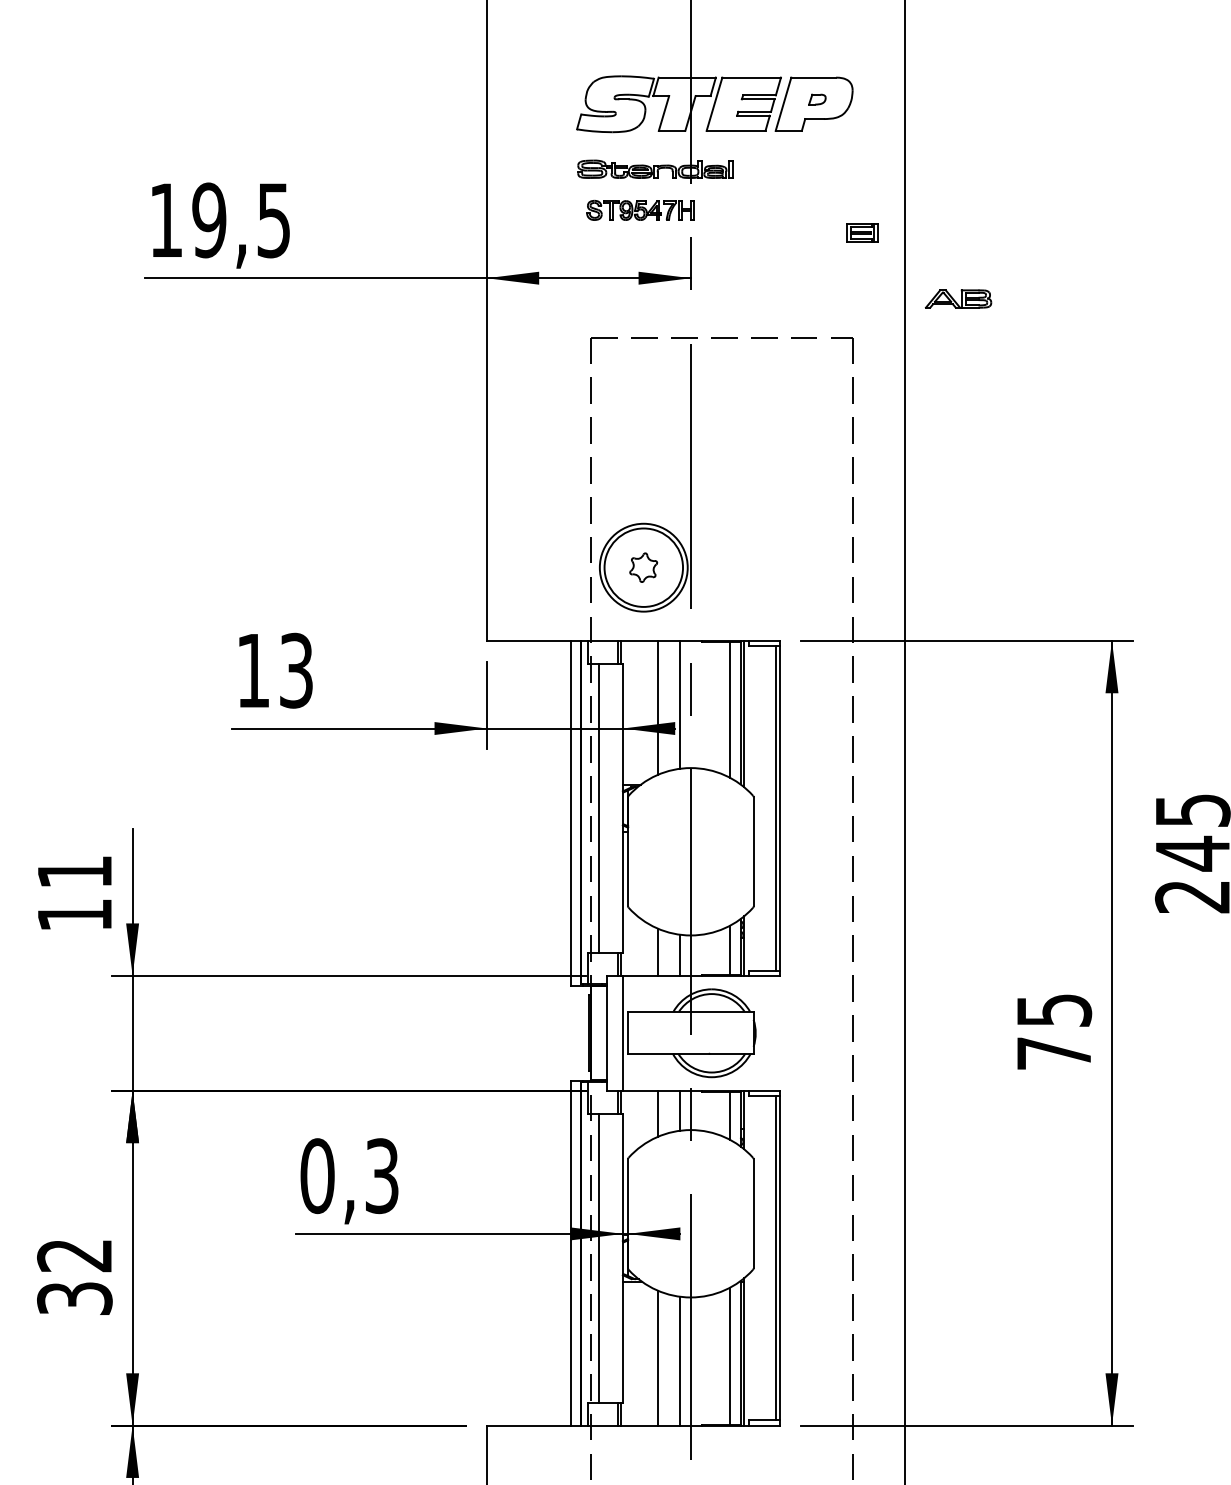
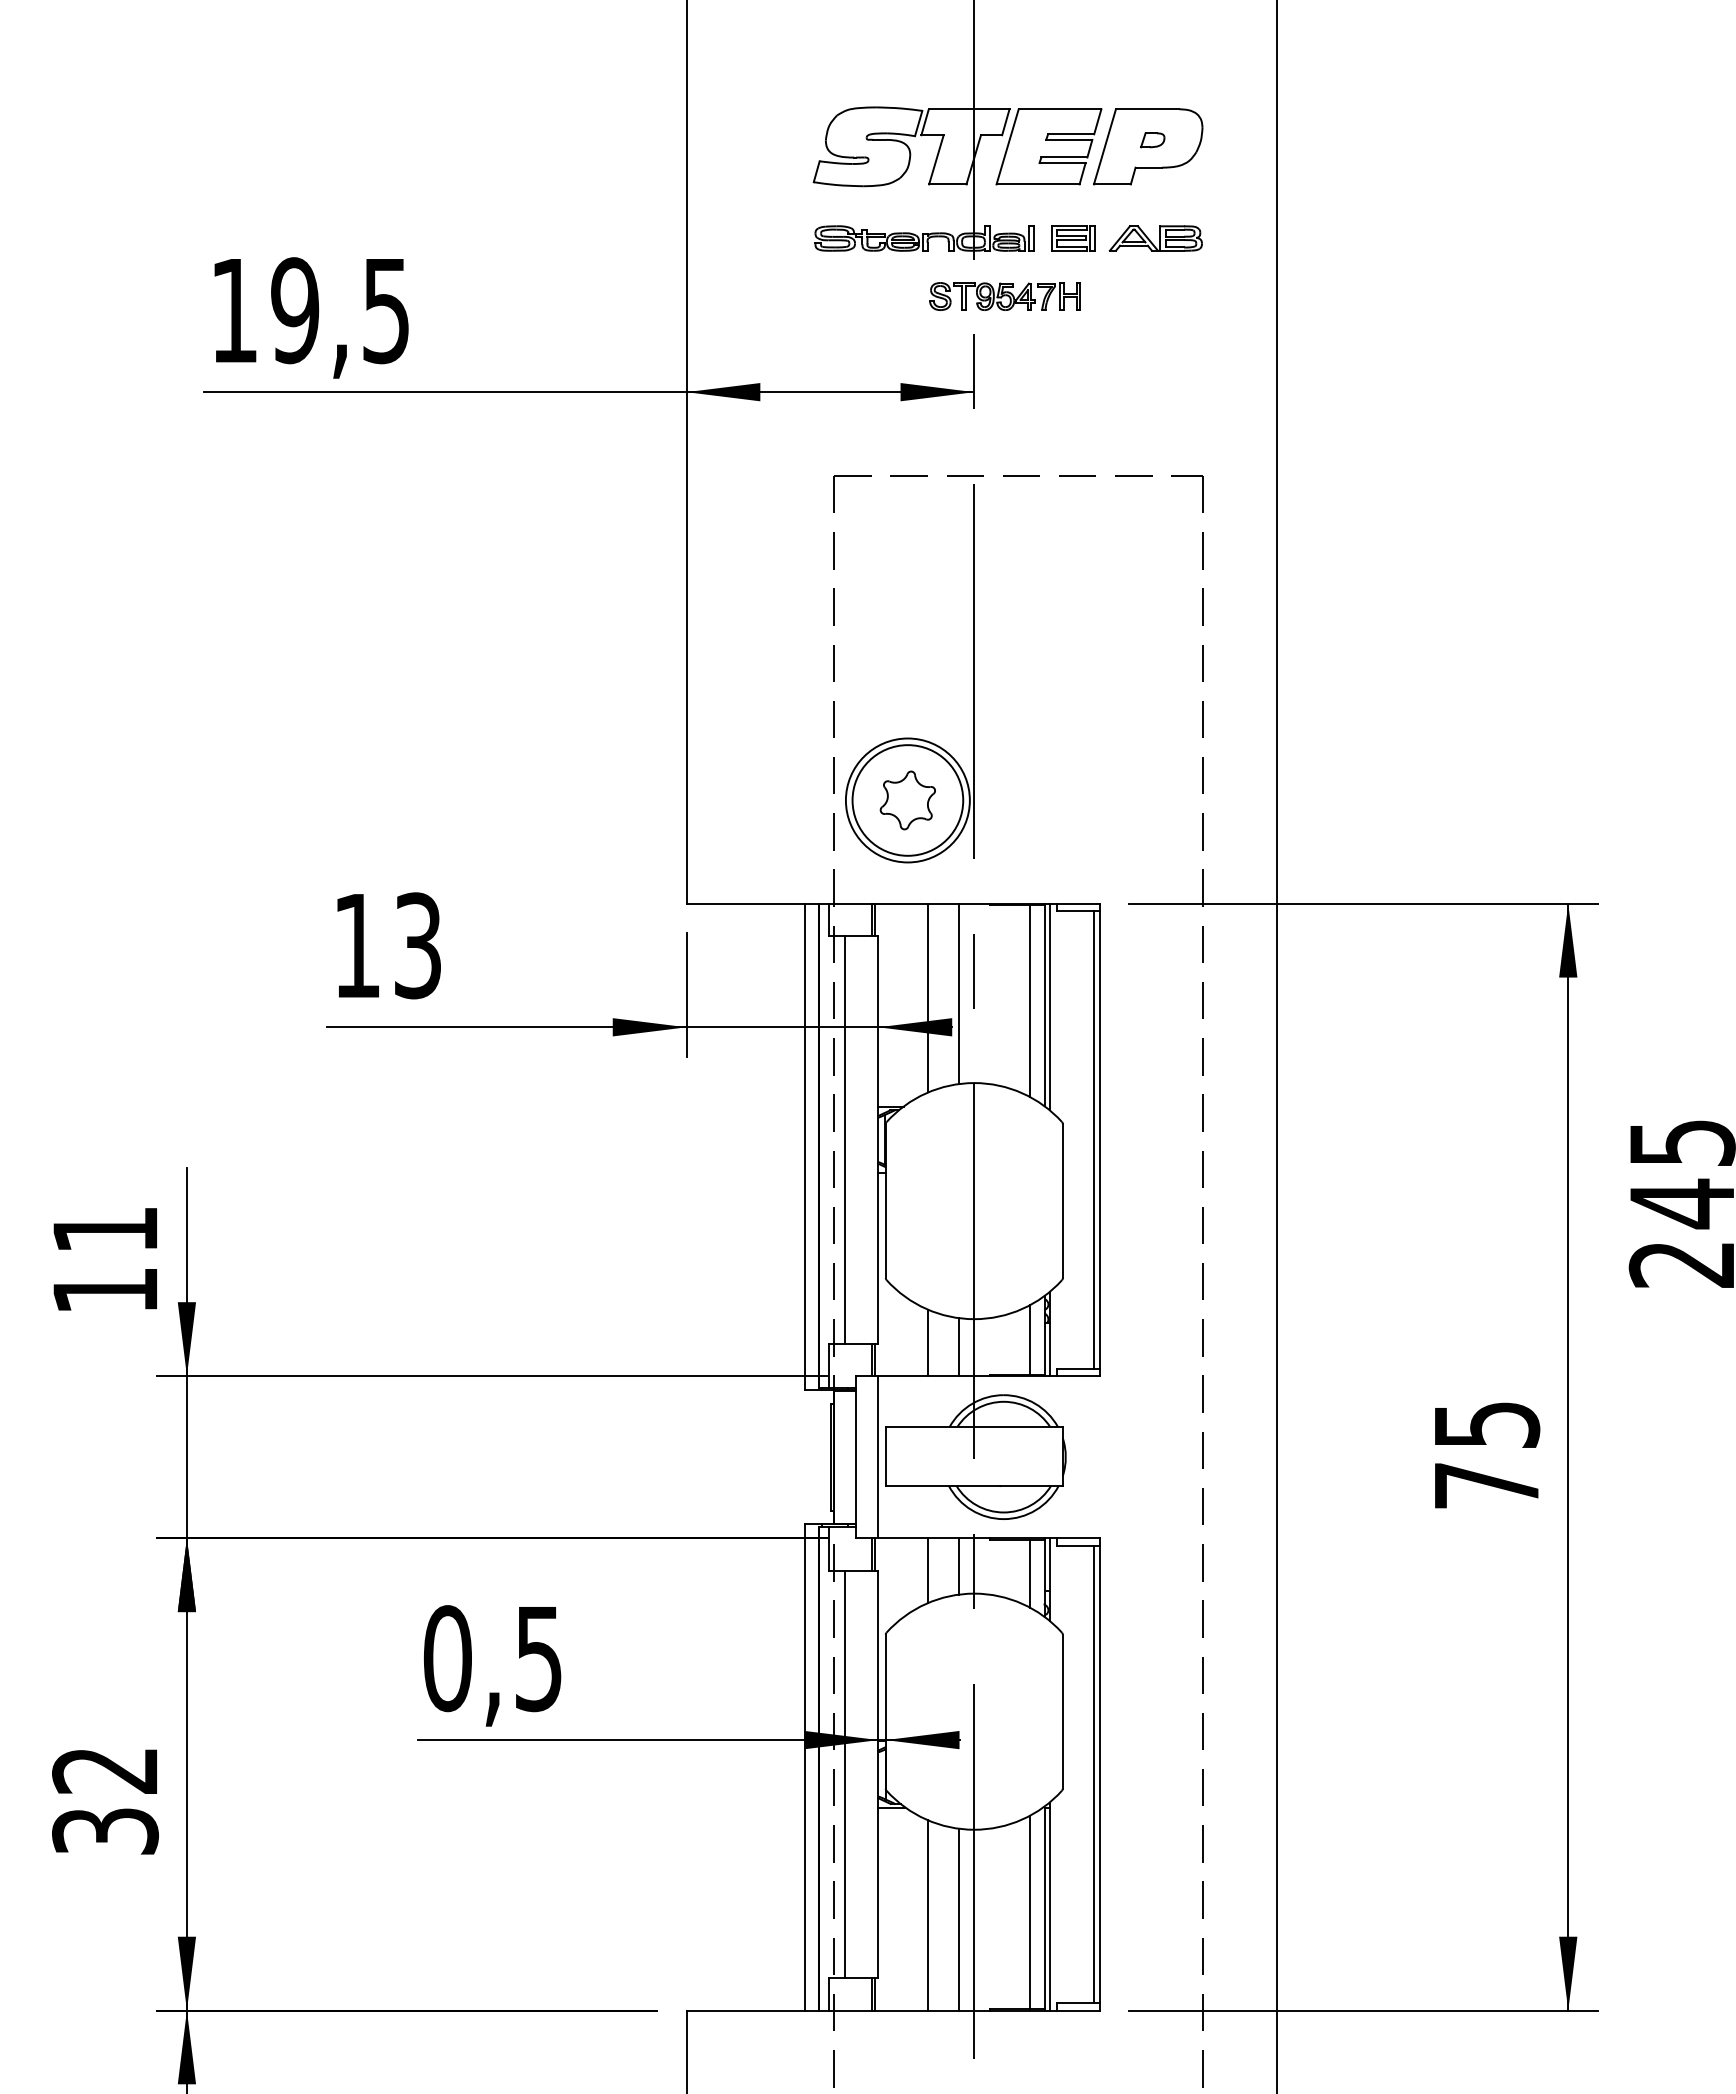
part: (639, 210) -> (1004, 296), moved
part: (862, 233) -> (1073, 238), moved
part: (958, 299) -> (1155, 238), moved
part: (643, 567) -> (907, 800), size x1.43
text: (381, 1176) -> (538, 1658), 0,3 -> 0,5

